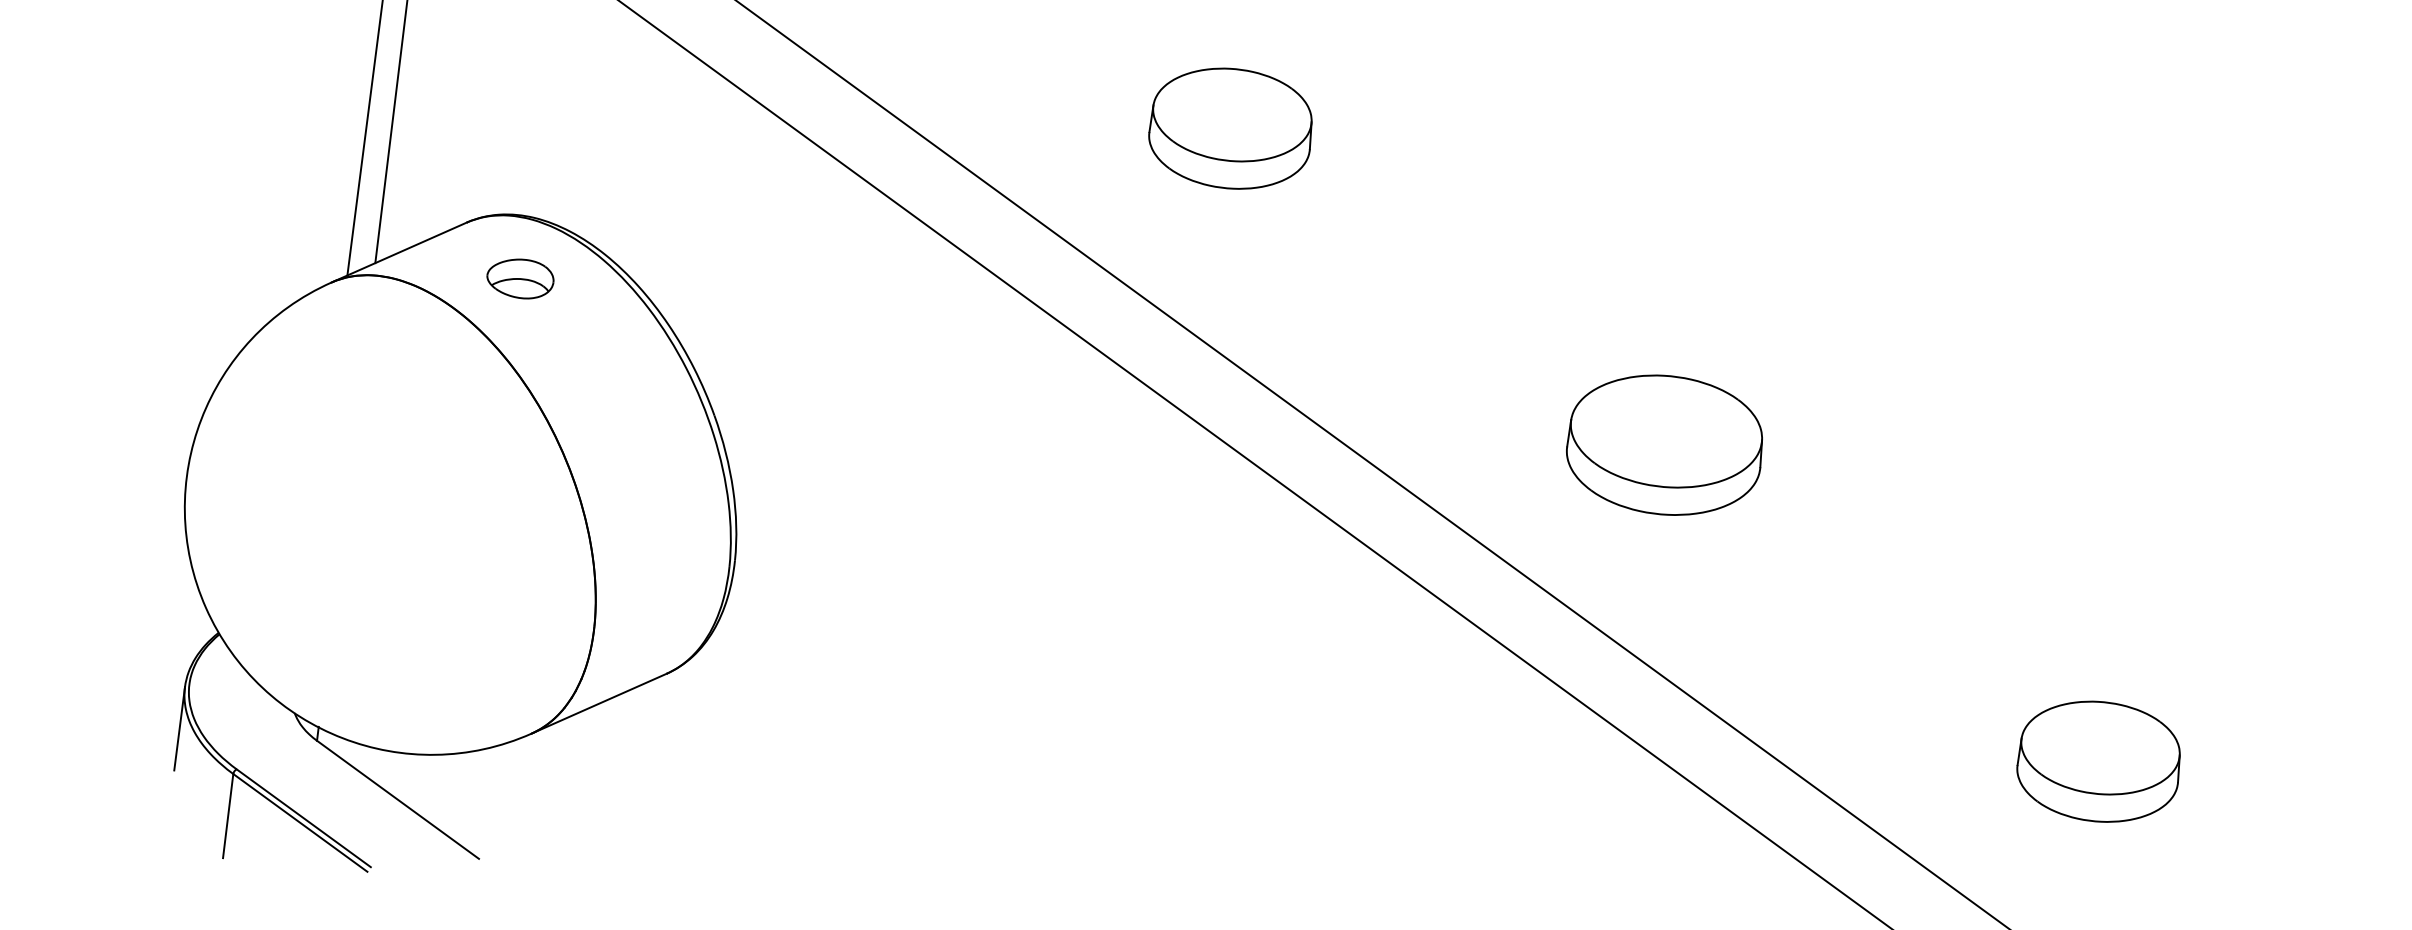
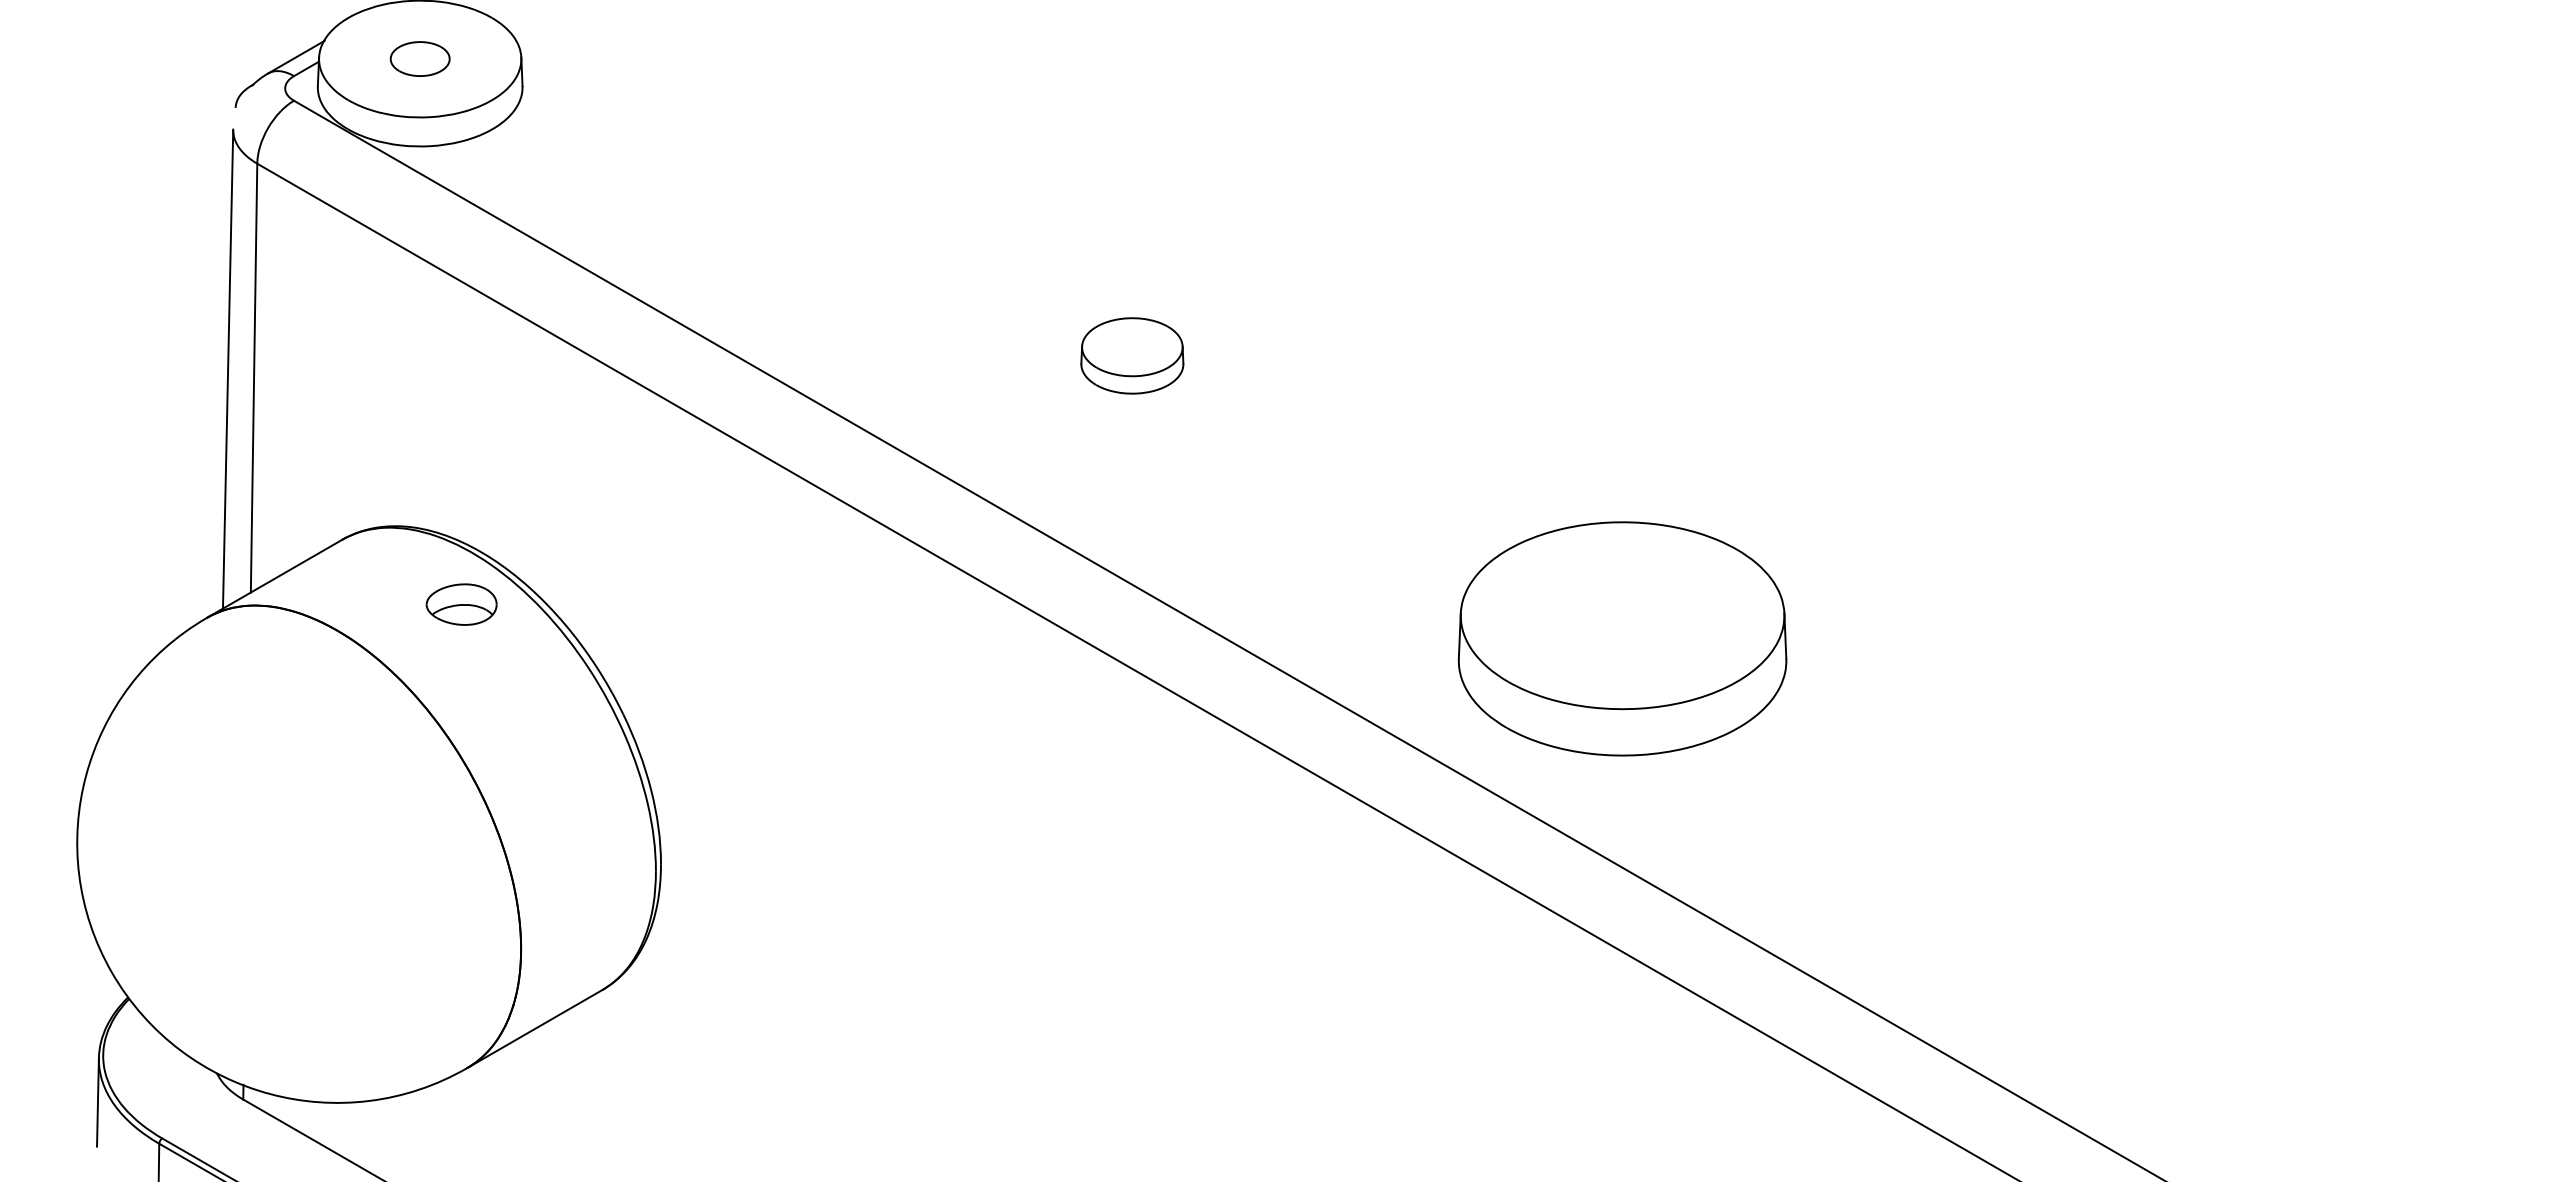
part: (1231, 128) -> (1132, 355), size x0.6
part: (520, 278) -> (461, 604), moved
part: (1665, 444) -> (1622, 638), size x1.6
part: (2098, 761) -> (2112, 921), removed

